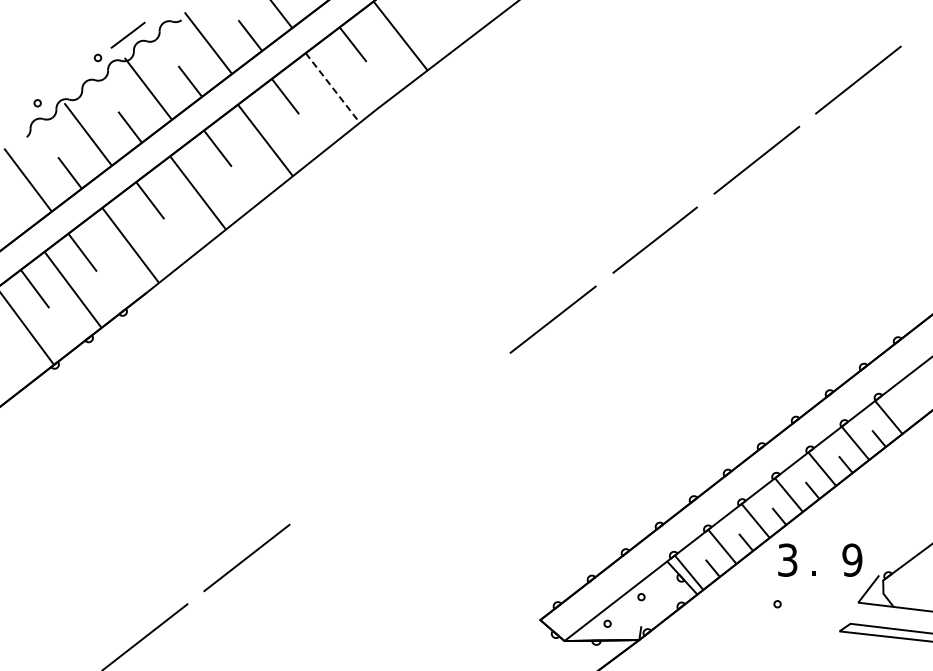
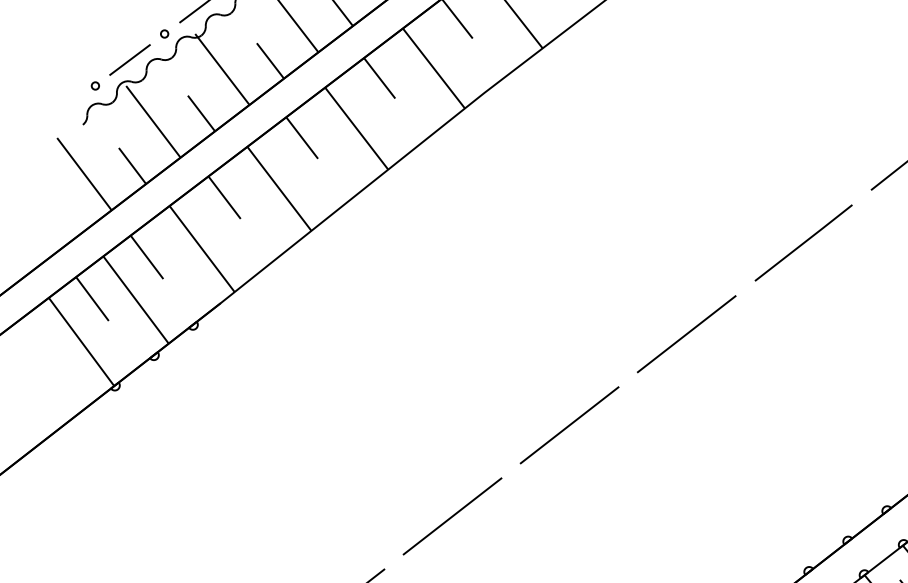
line: (67, 80) -> (129, 59), added
line: (333, 88) -> (434, 69), dashed -> solid
line: (450, 399) -> (568, 425), added
line: (348, 478) -> (451, 516), added

